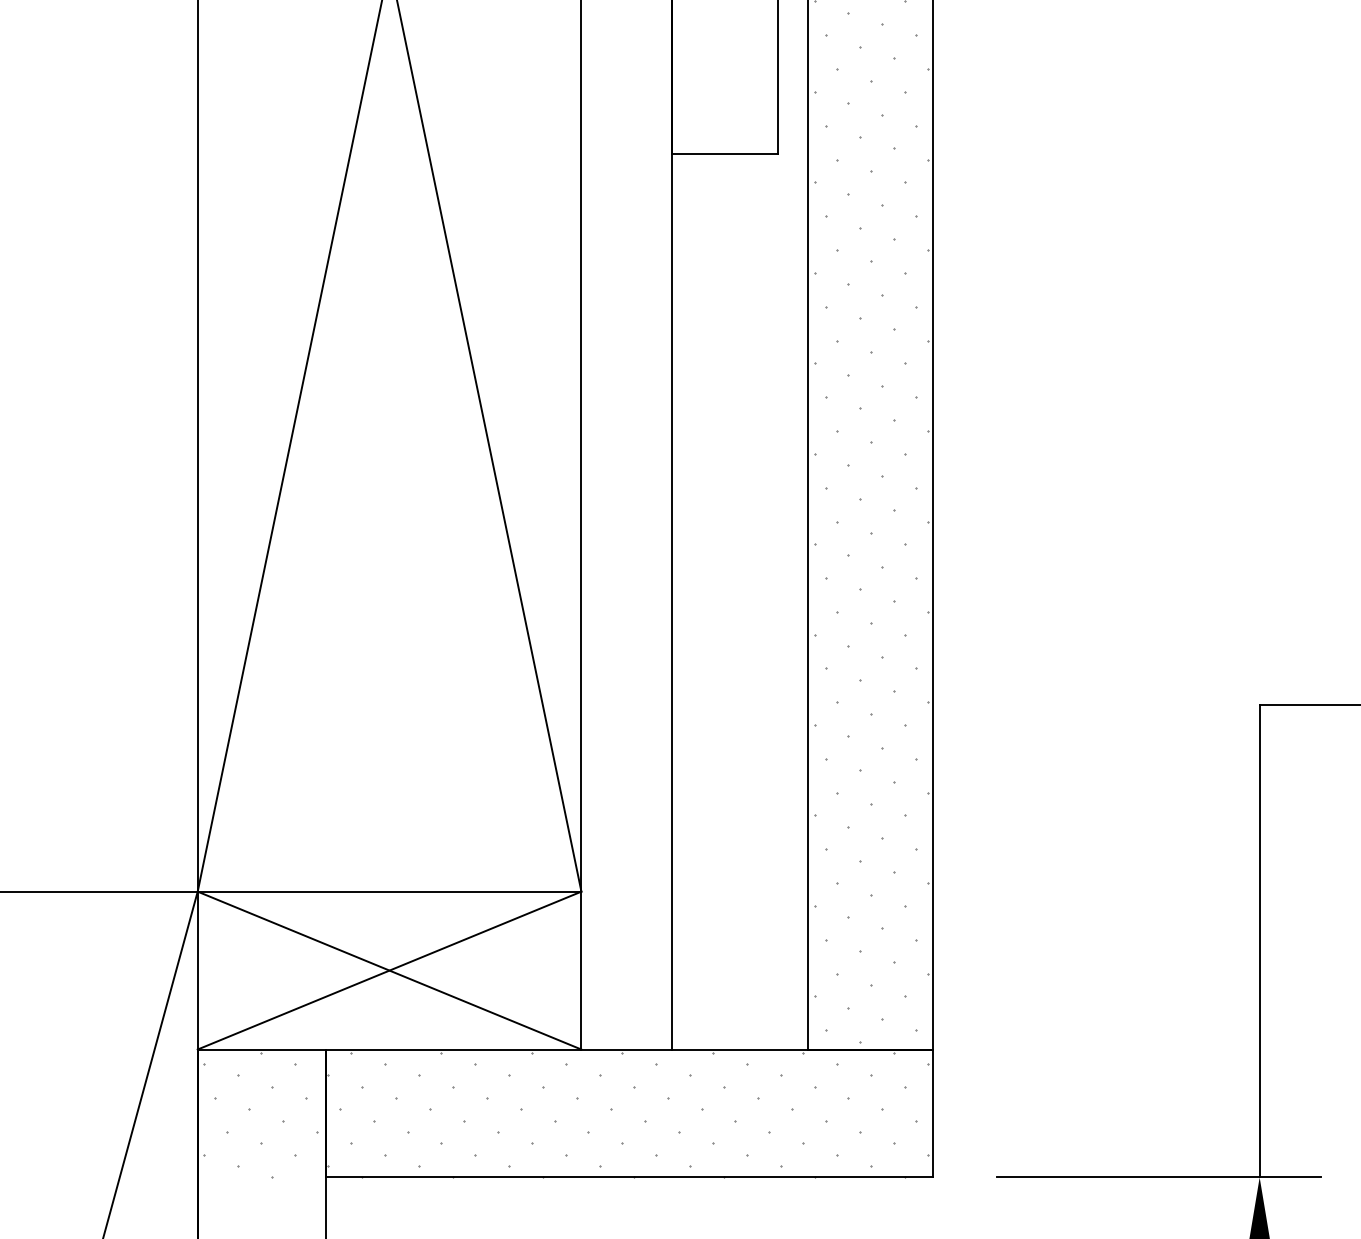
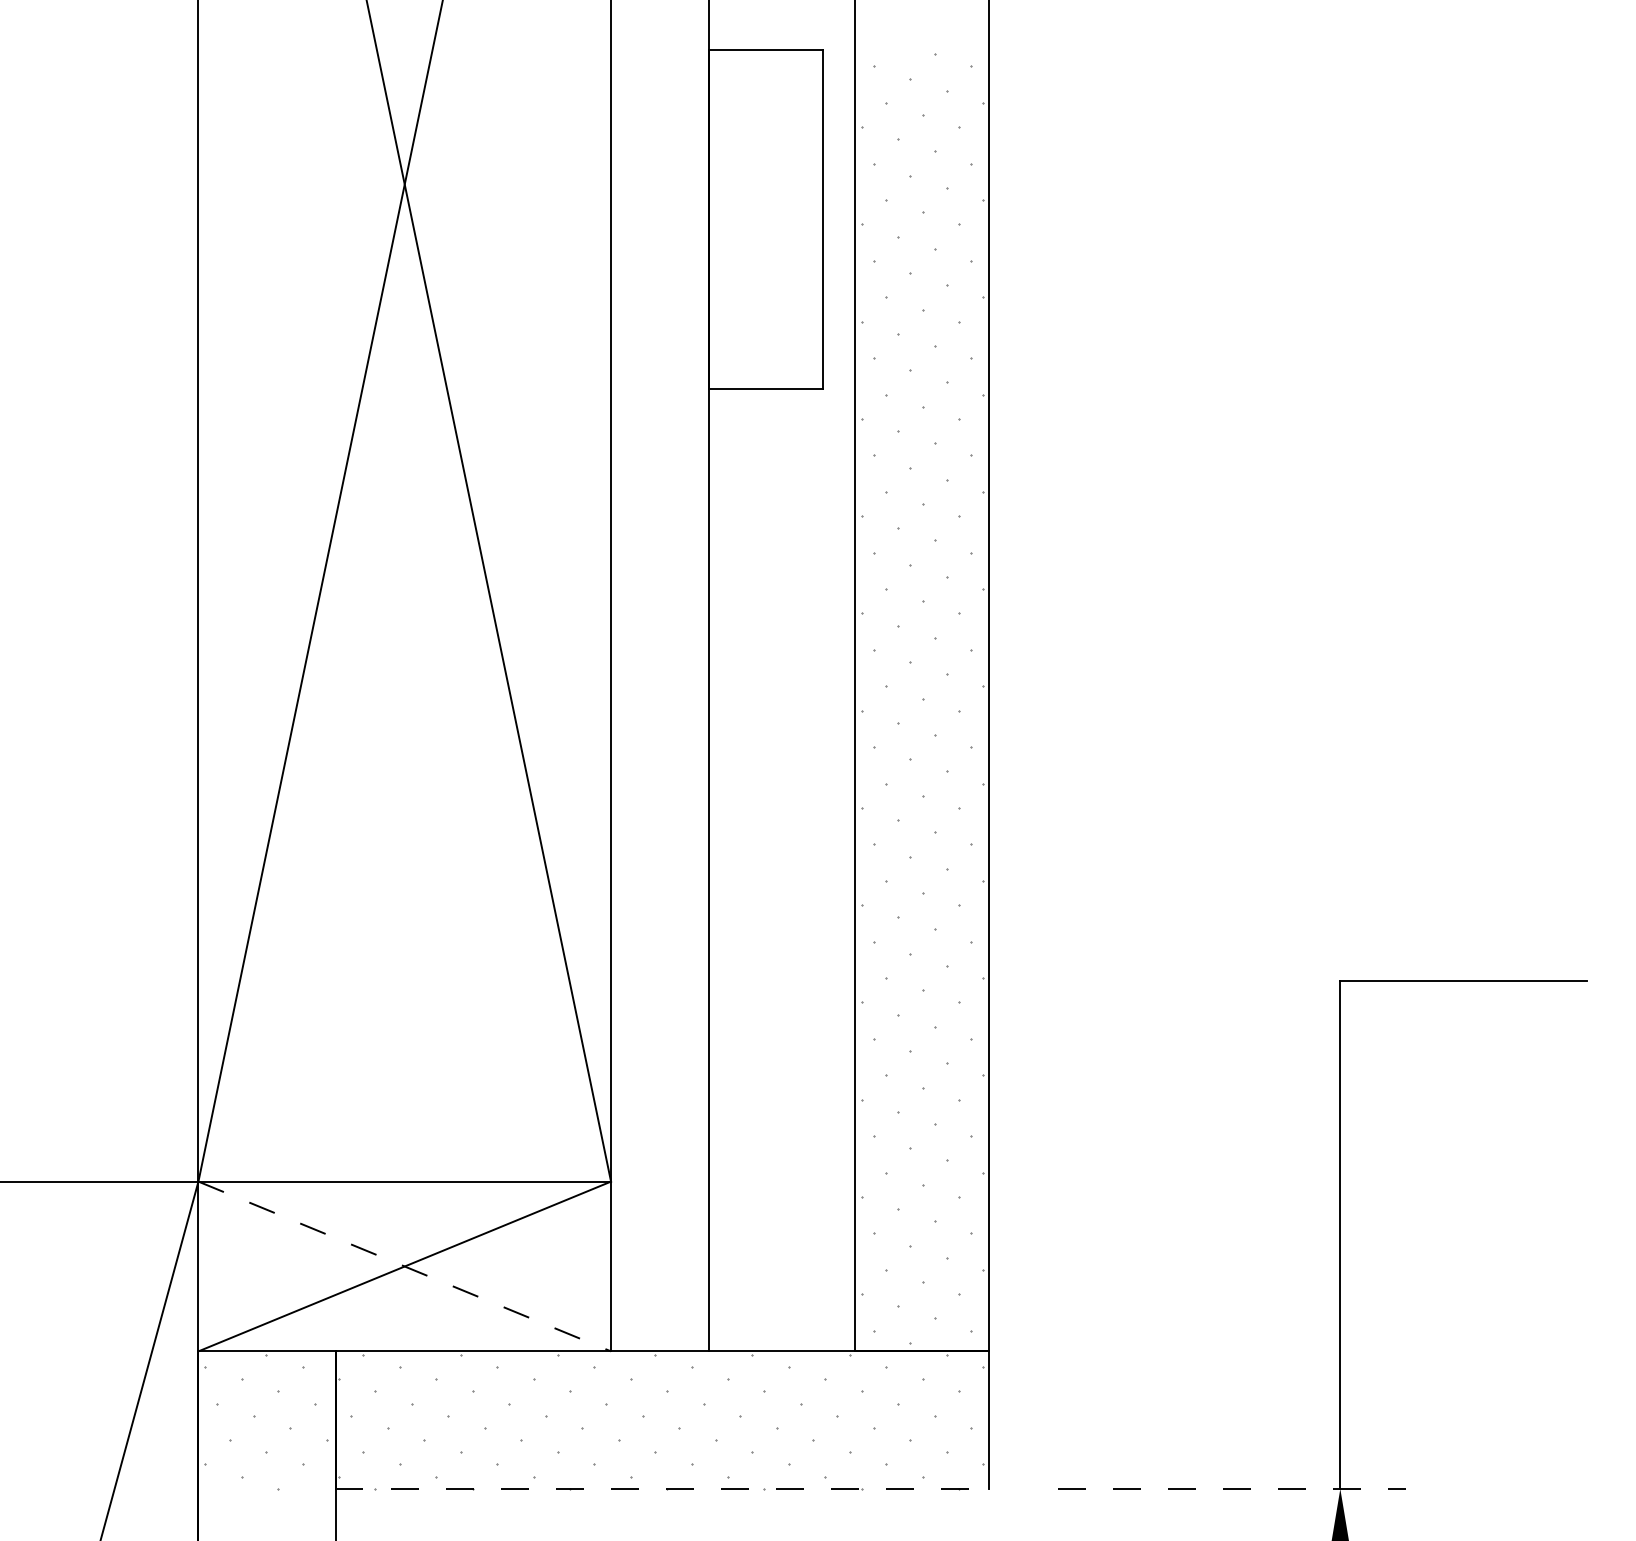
line: (390, 970) -> (405, 1266), solid -> dashed
line: (629, 1177) -> (662, 1488), solid -> dashed
line: (1159, 1177) -> (1232, 1488), solid -> dashed

